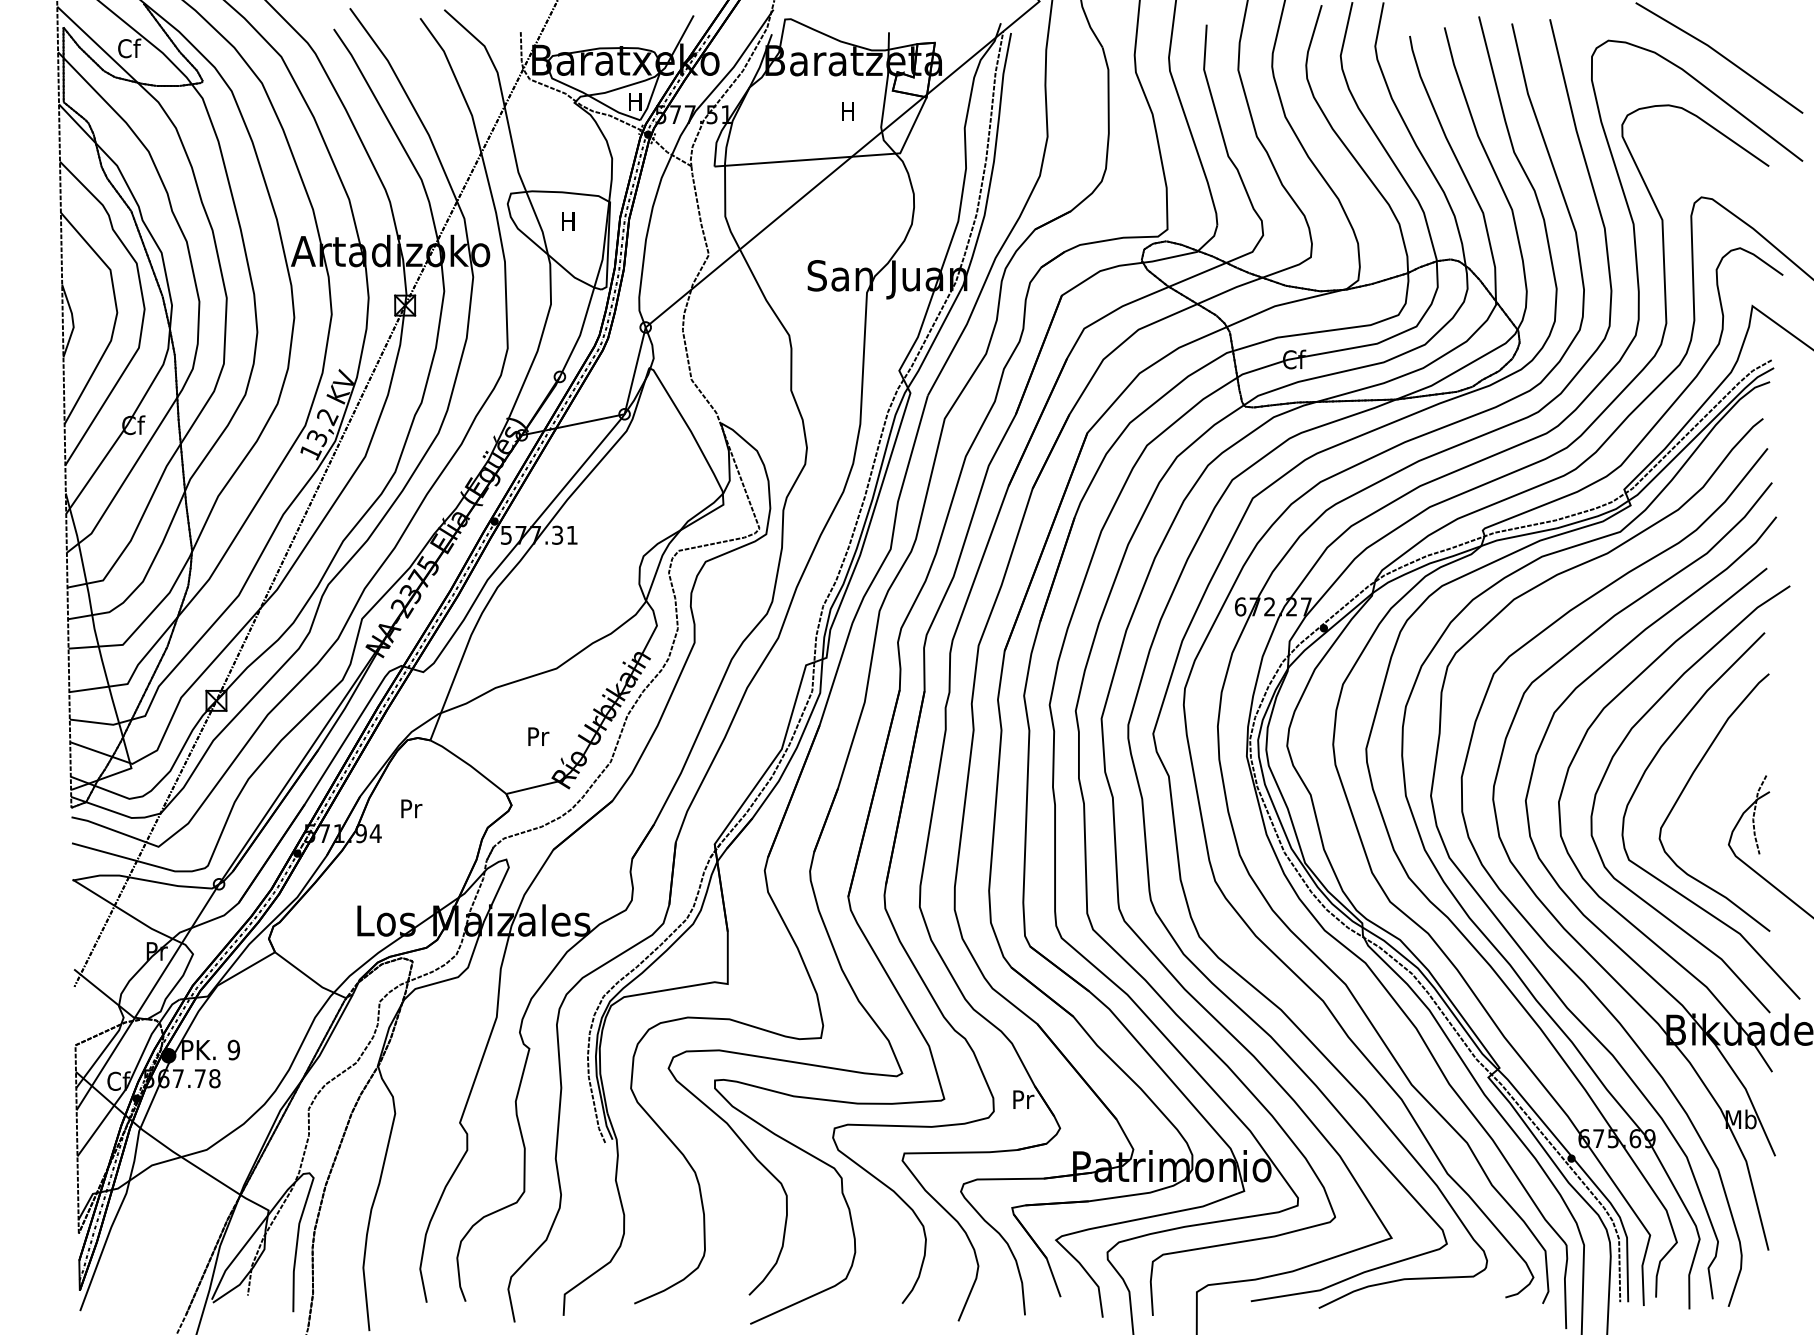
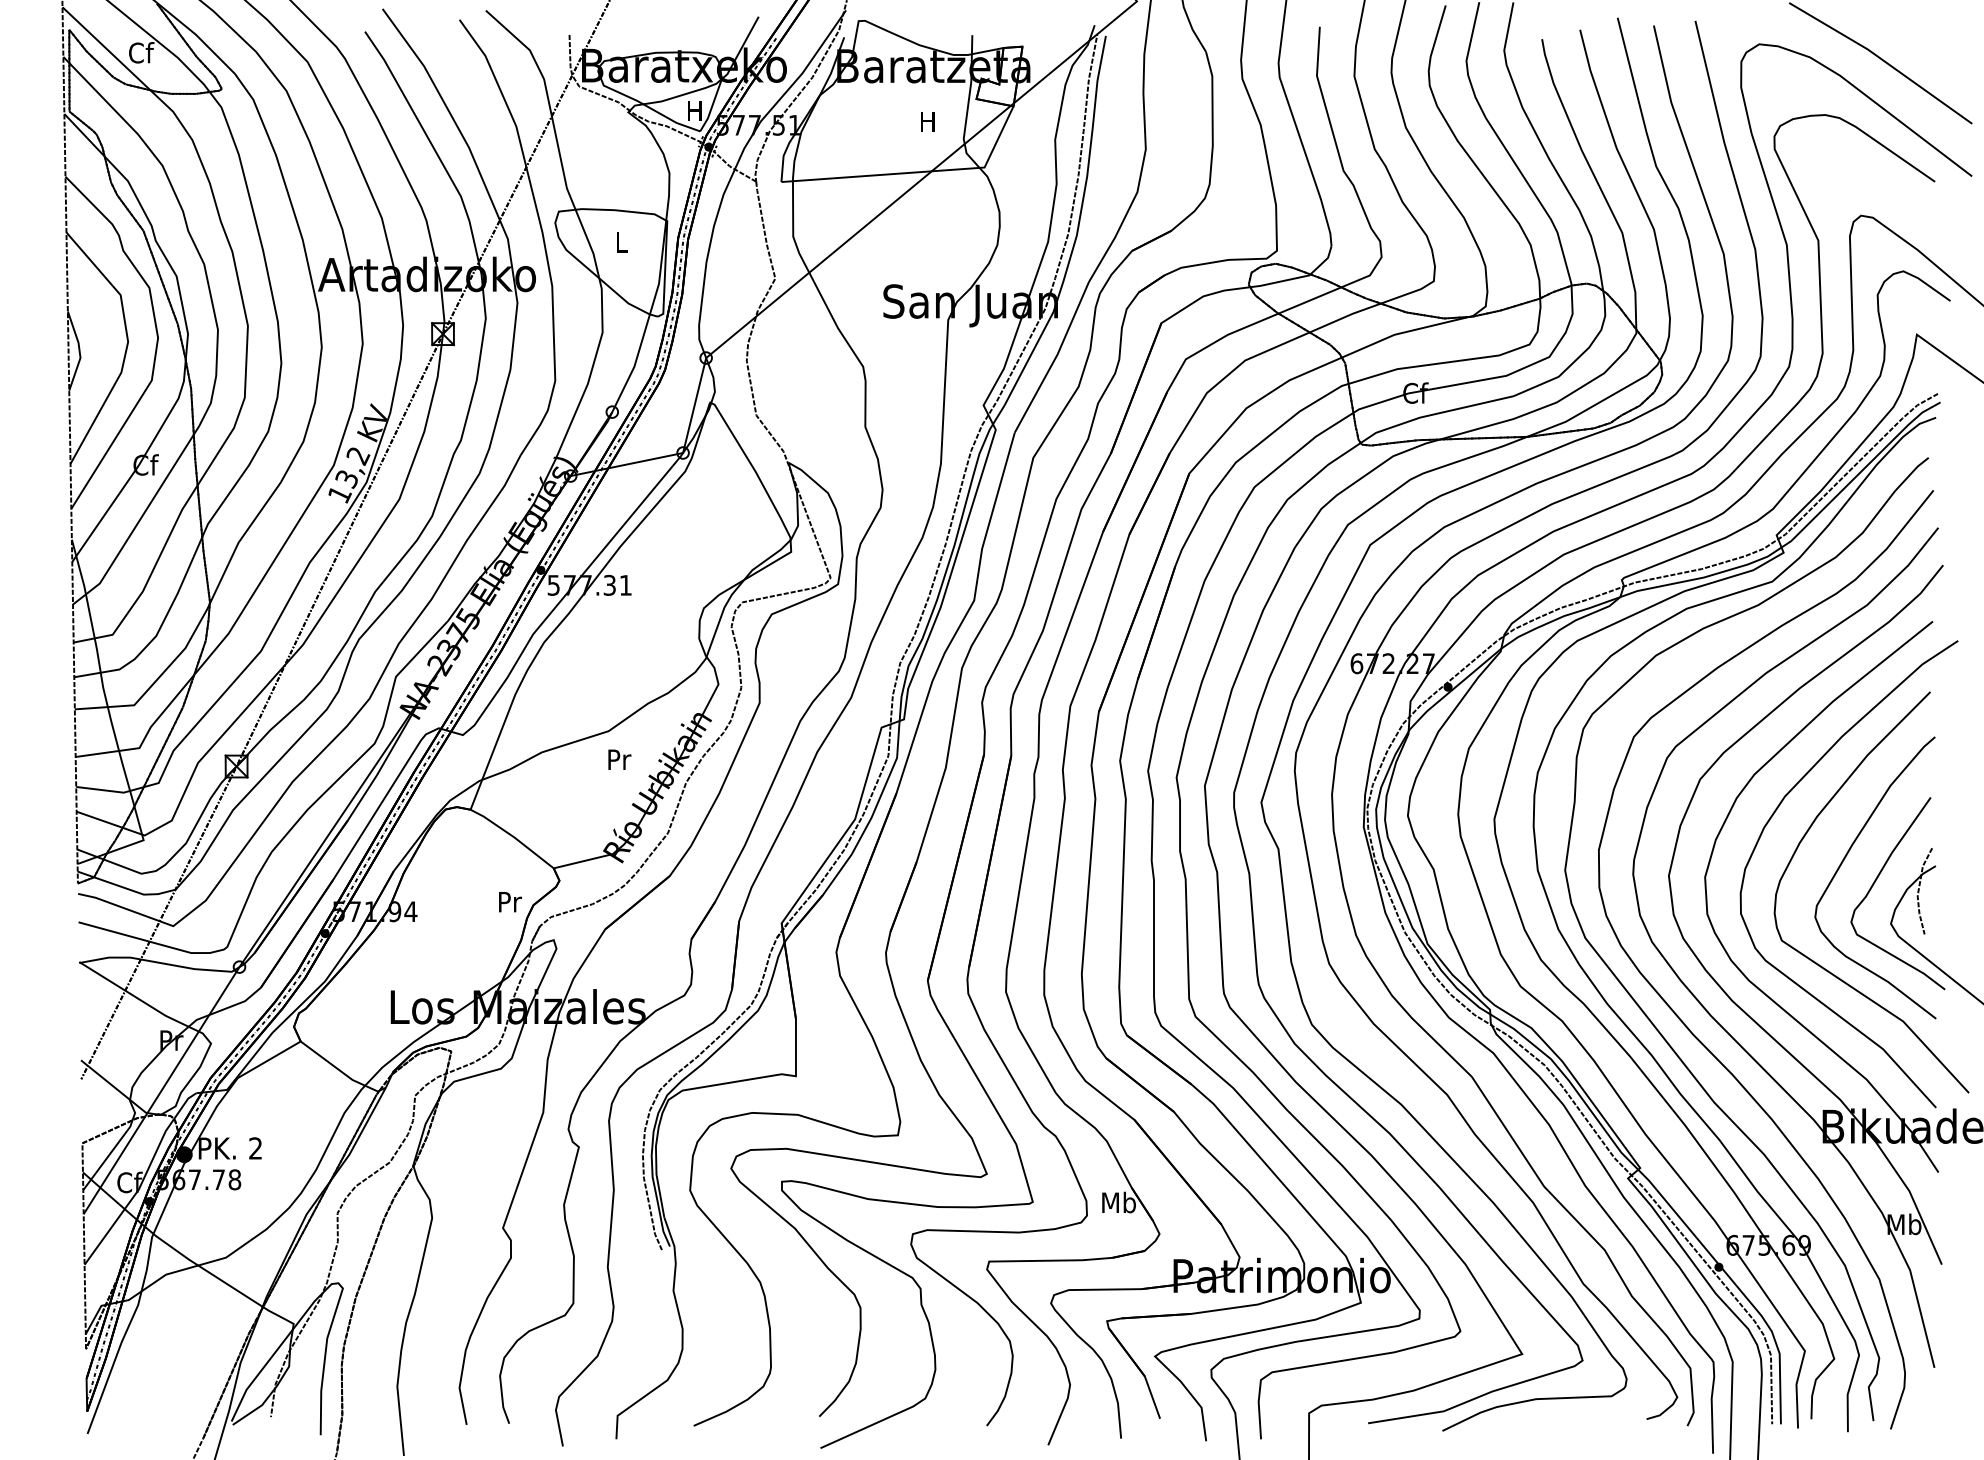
text: (568, 221) -> (621, 242), H -> L
text: (538, 736) -> (619, 759), moved
curve: (1716, 804) -> (1877, 879), added
text: (411, 808) -> (510, 901), moved
text: (233, 1050) -> (255, 1148), 9 -> 2
text: (1022, 1099) -> (1118, 1202), Pr -> Mb

